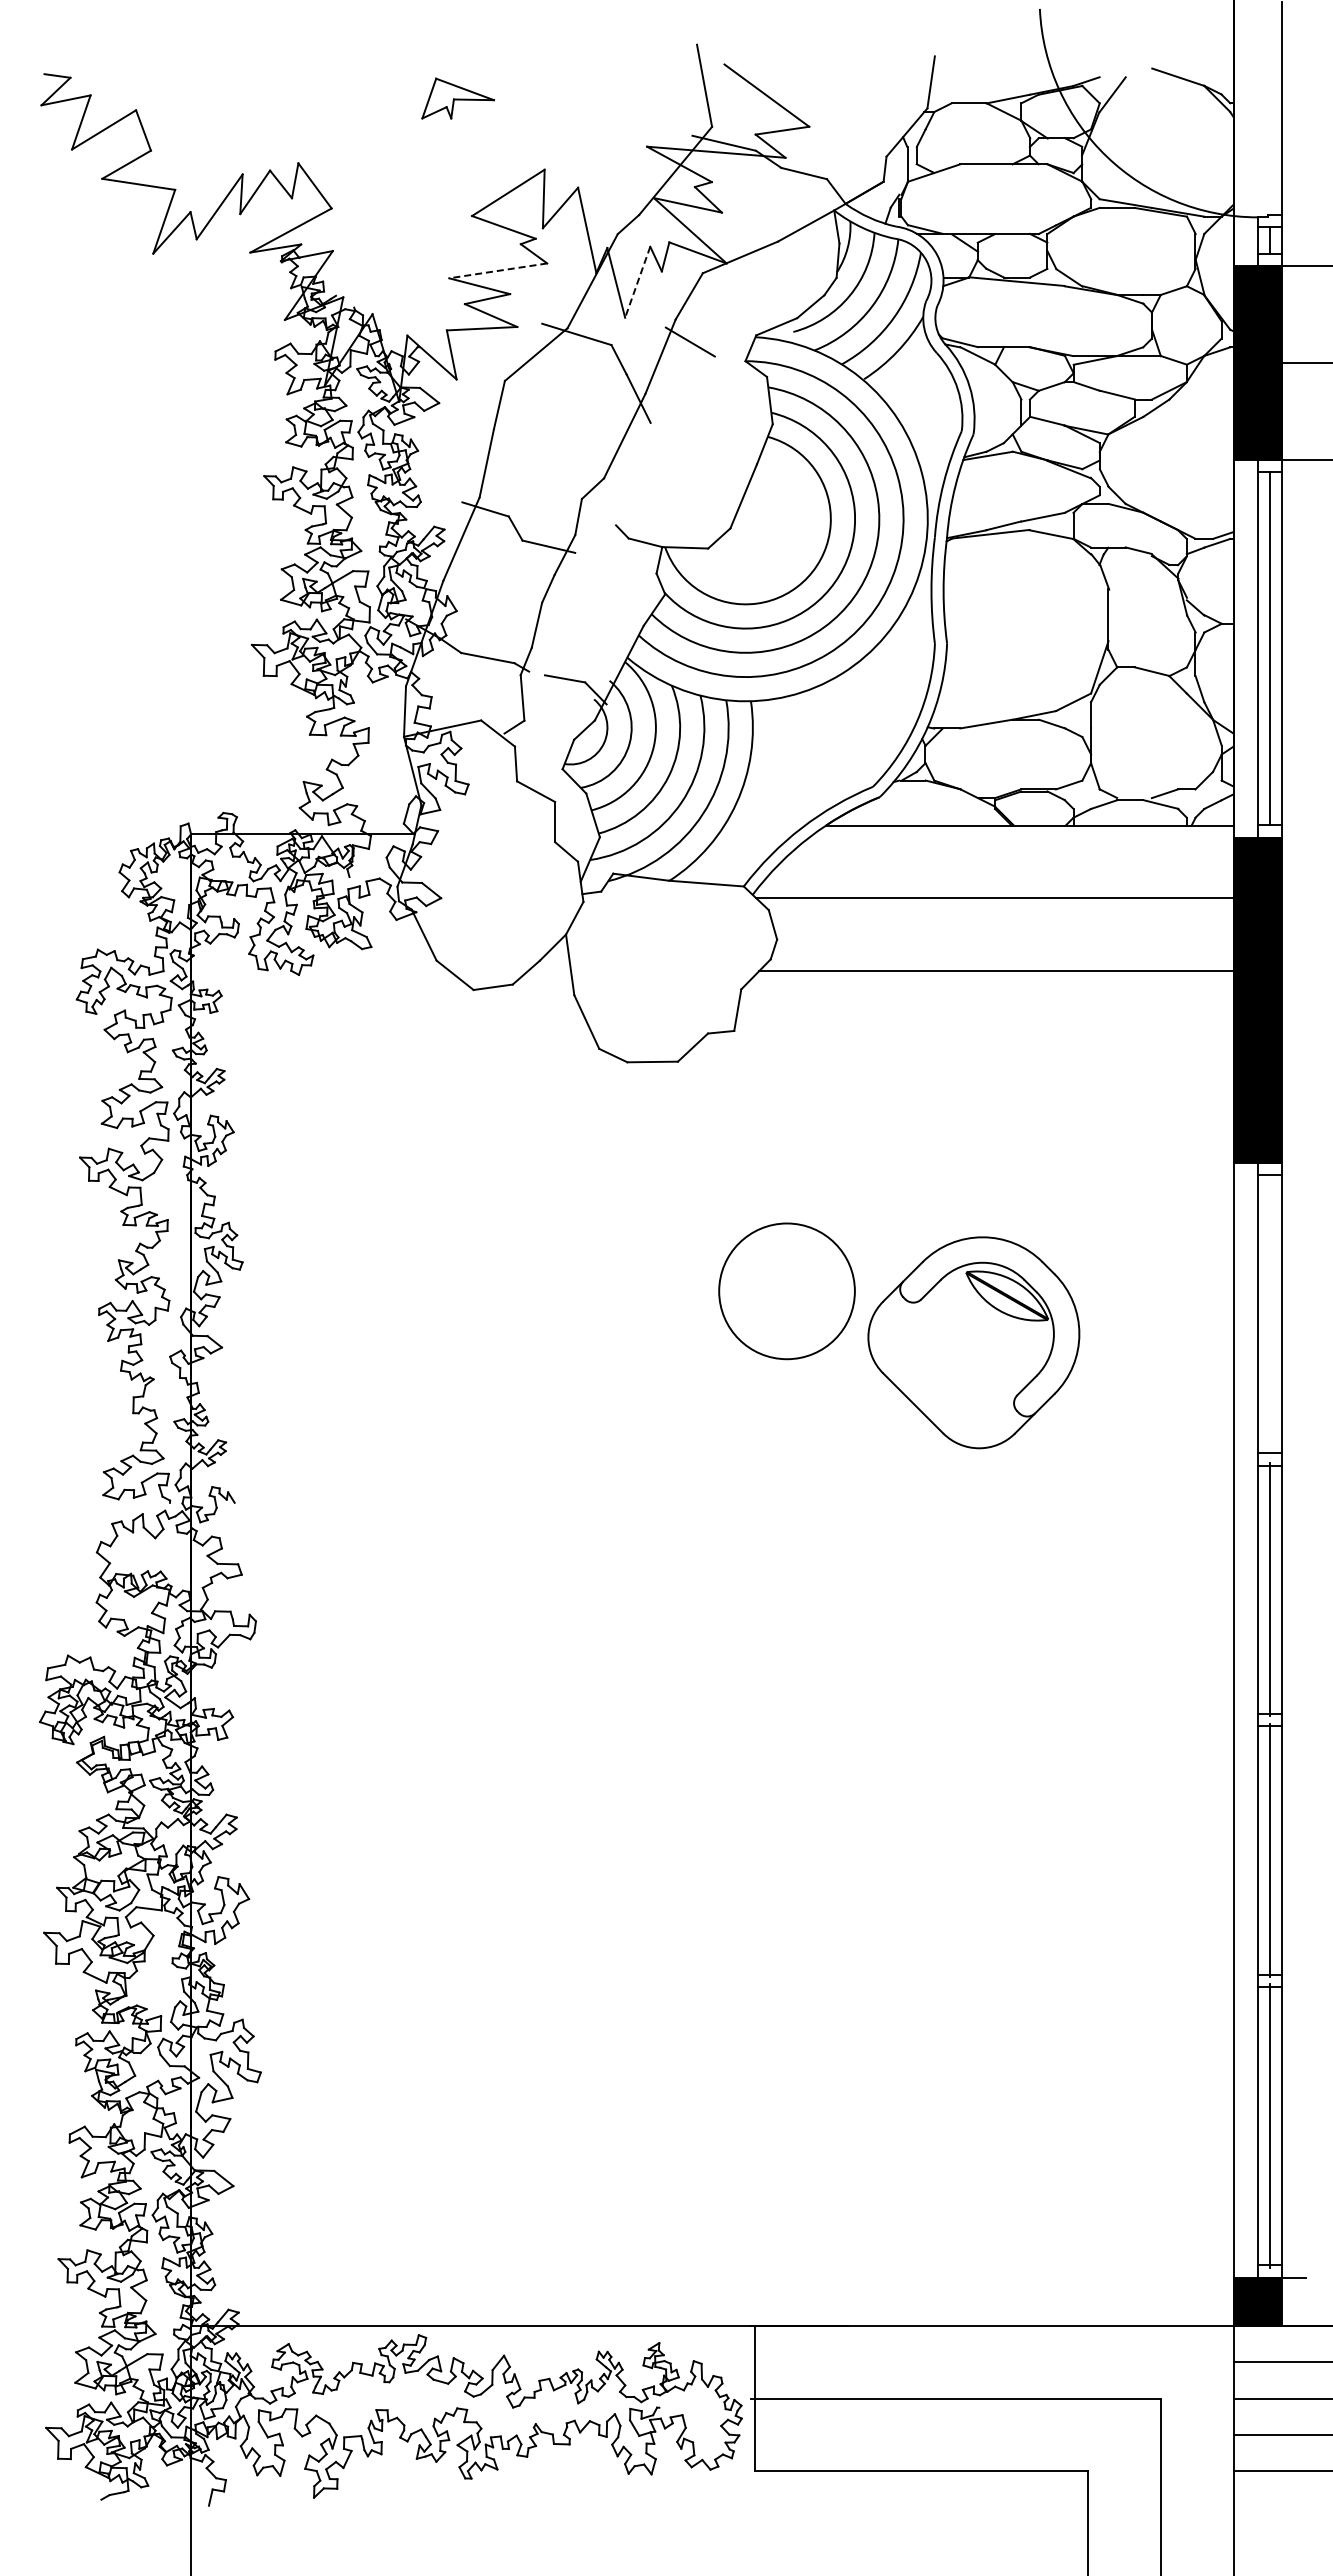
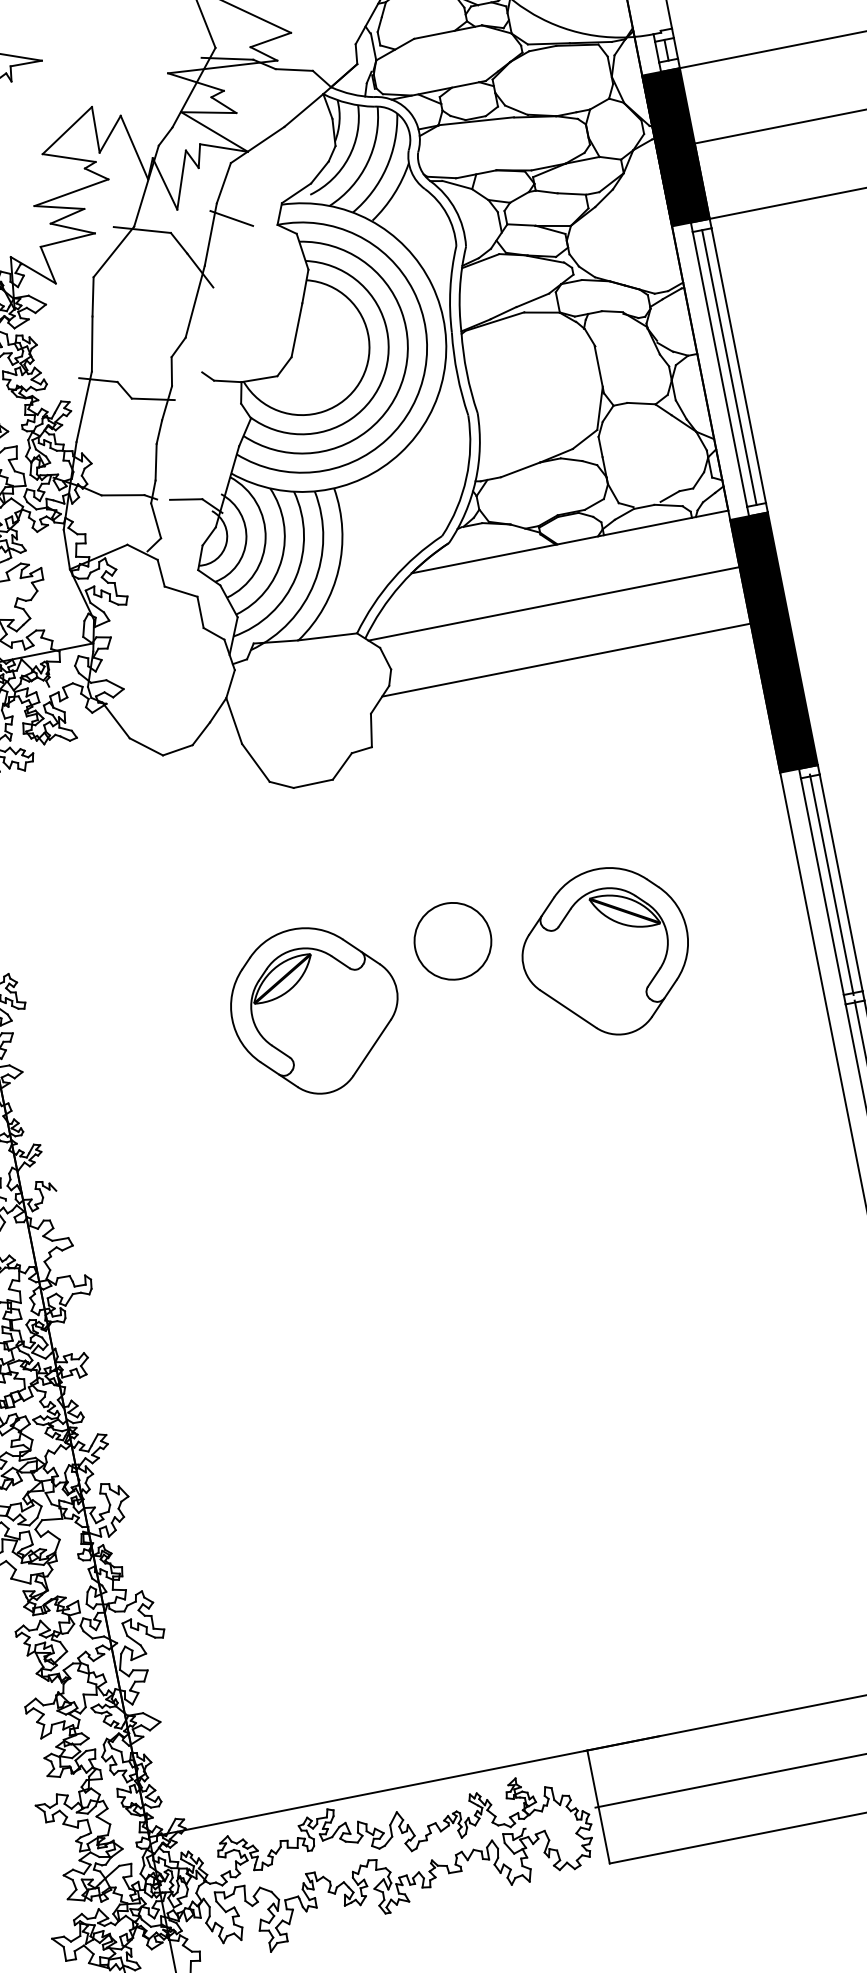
line: (498, 270) -> (71, 192), dashed -> solid
line: (637, 282) -> (181, 180), dashed -> solid
circle: (786, 1290) -> (452, 940), size x0.71
line: (1269, 1313) -> (831, 884), added
part: (599, 1342) -> (315, 1010), added

